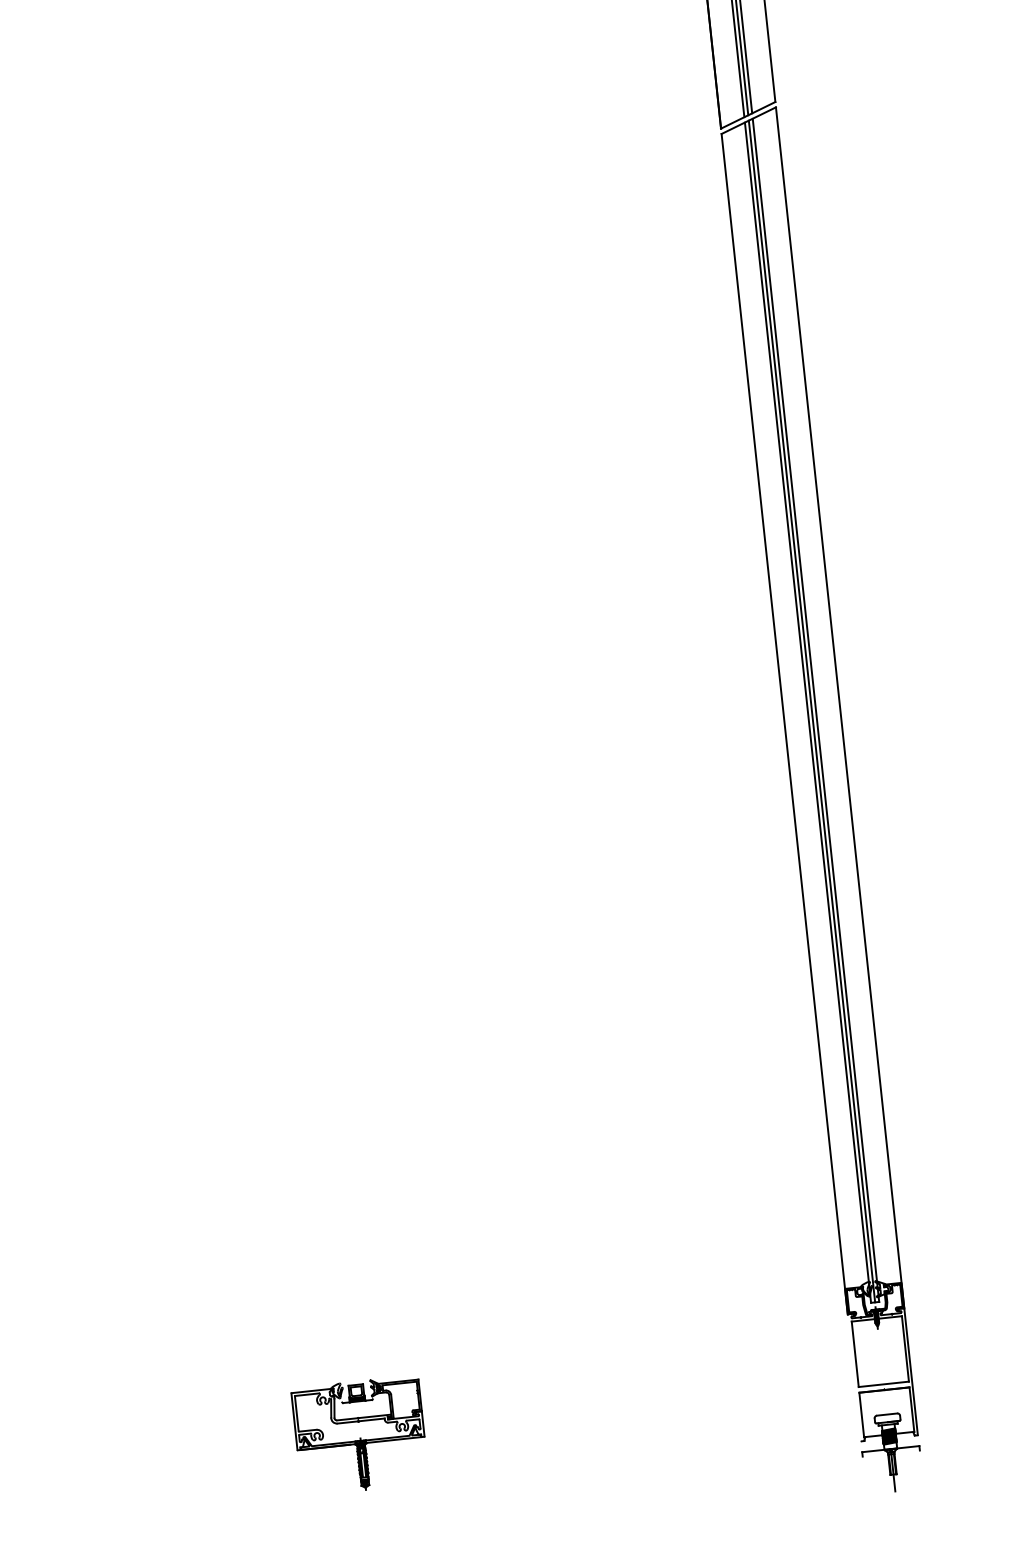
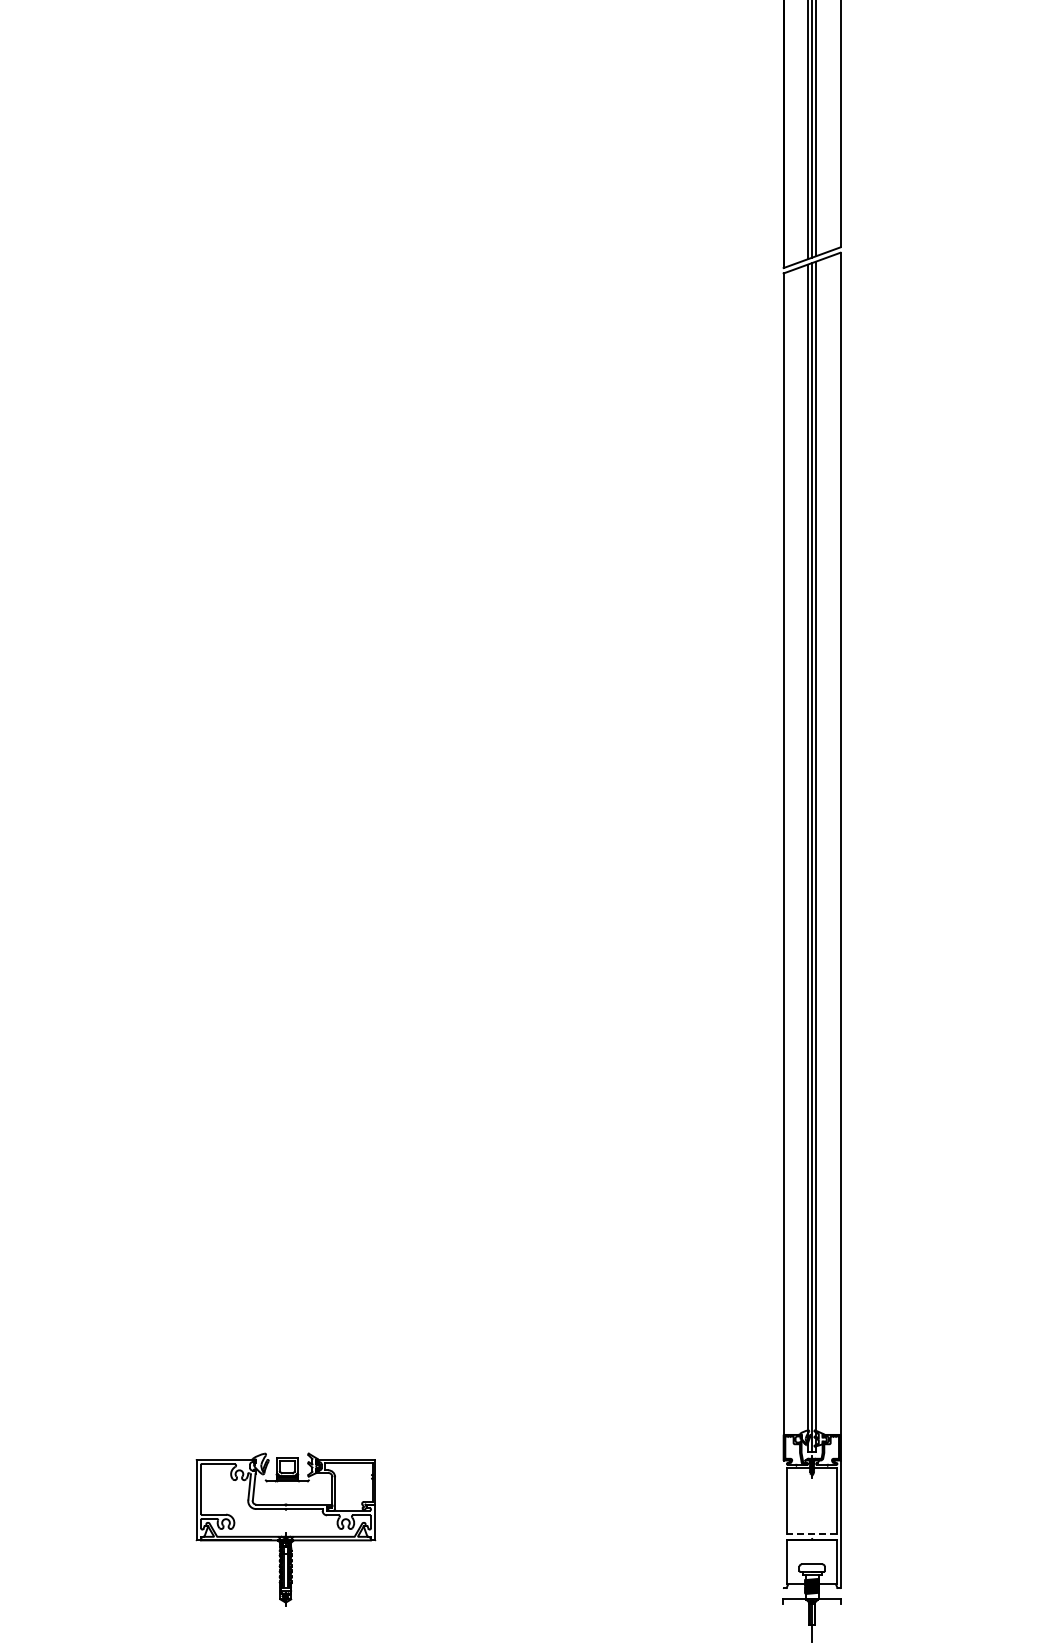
line: (883, 1383) -> (811, 1533), solid -> dashed
part: (359, 1435) -> (285, 1529), size x1.4

